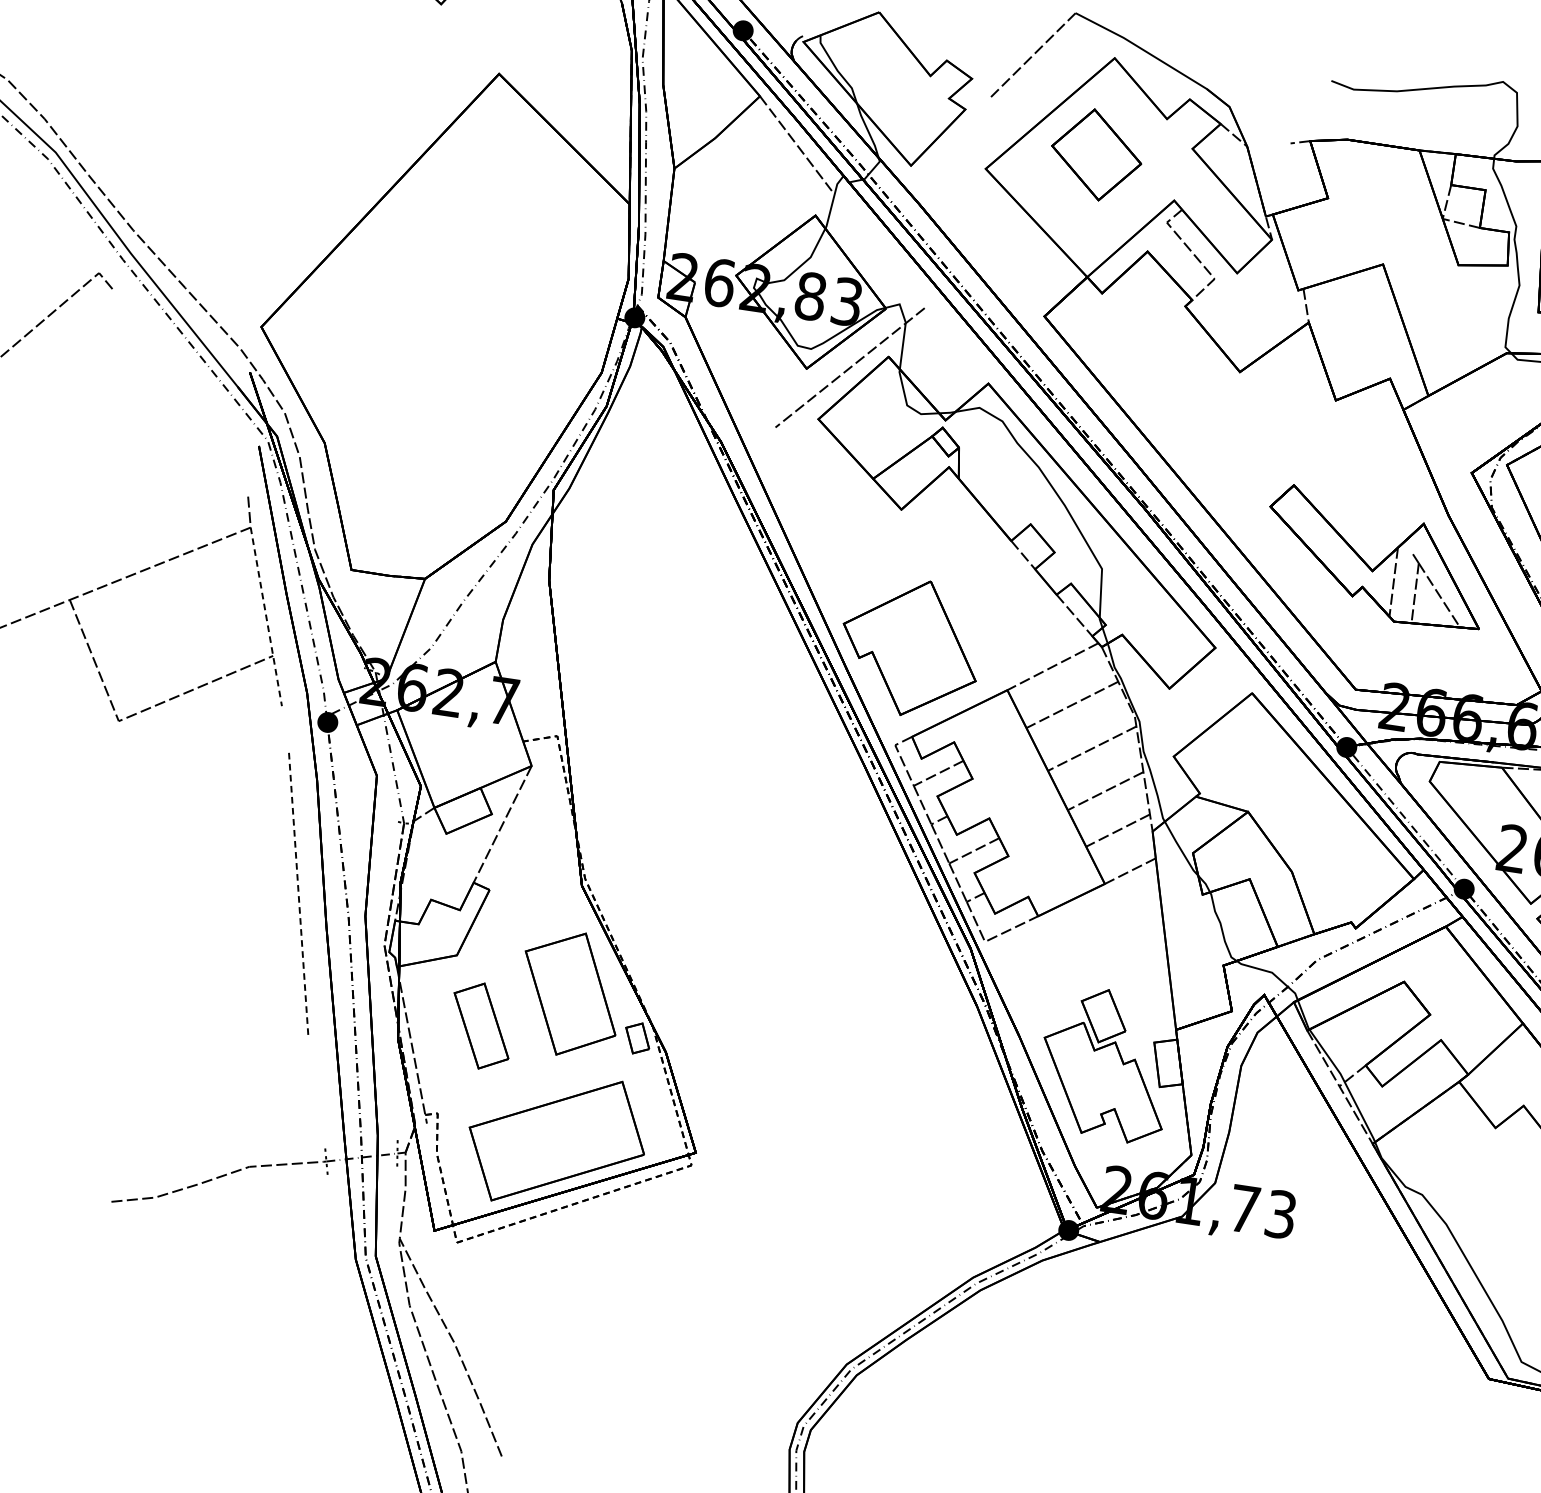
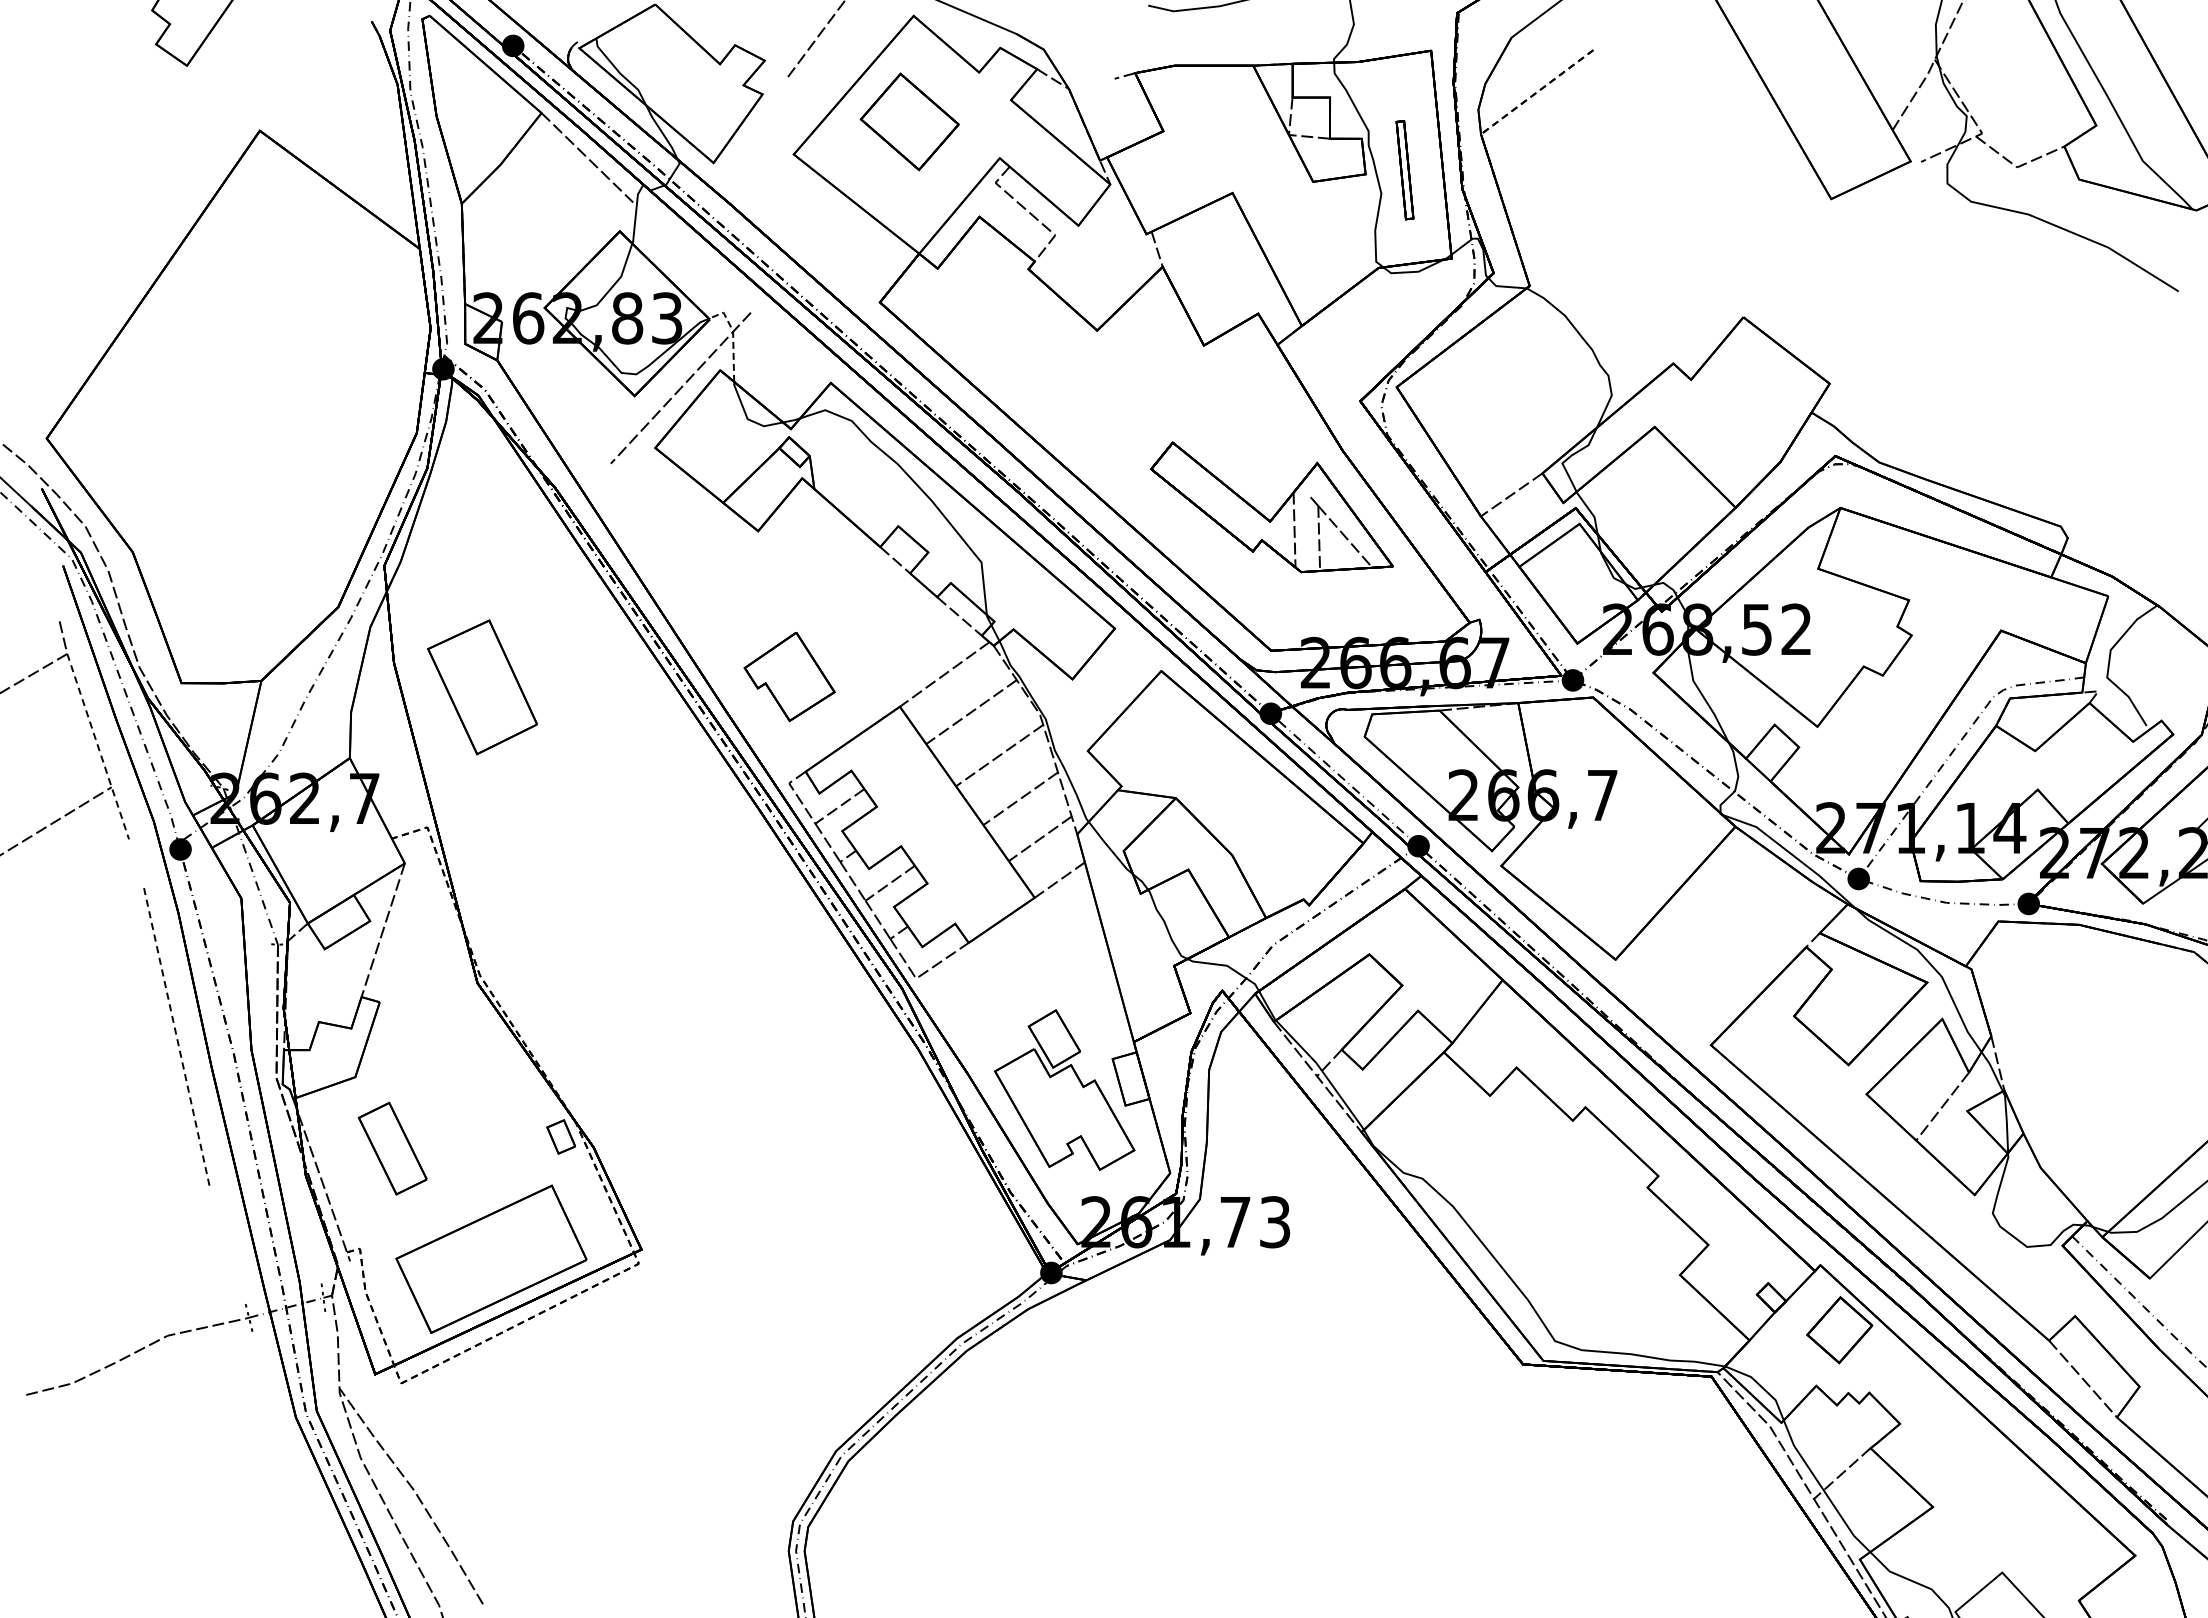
line: (905, 328) -> (733, 337), solid -> dashed
part: (910, 647) -> (789, 676), size x0.6
part: (570, 994) -> (482, 687), moved

